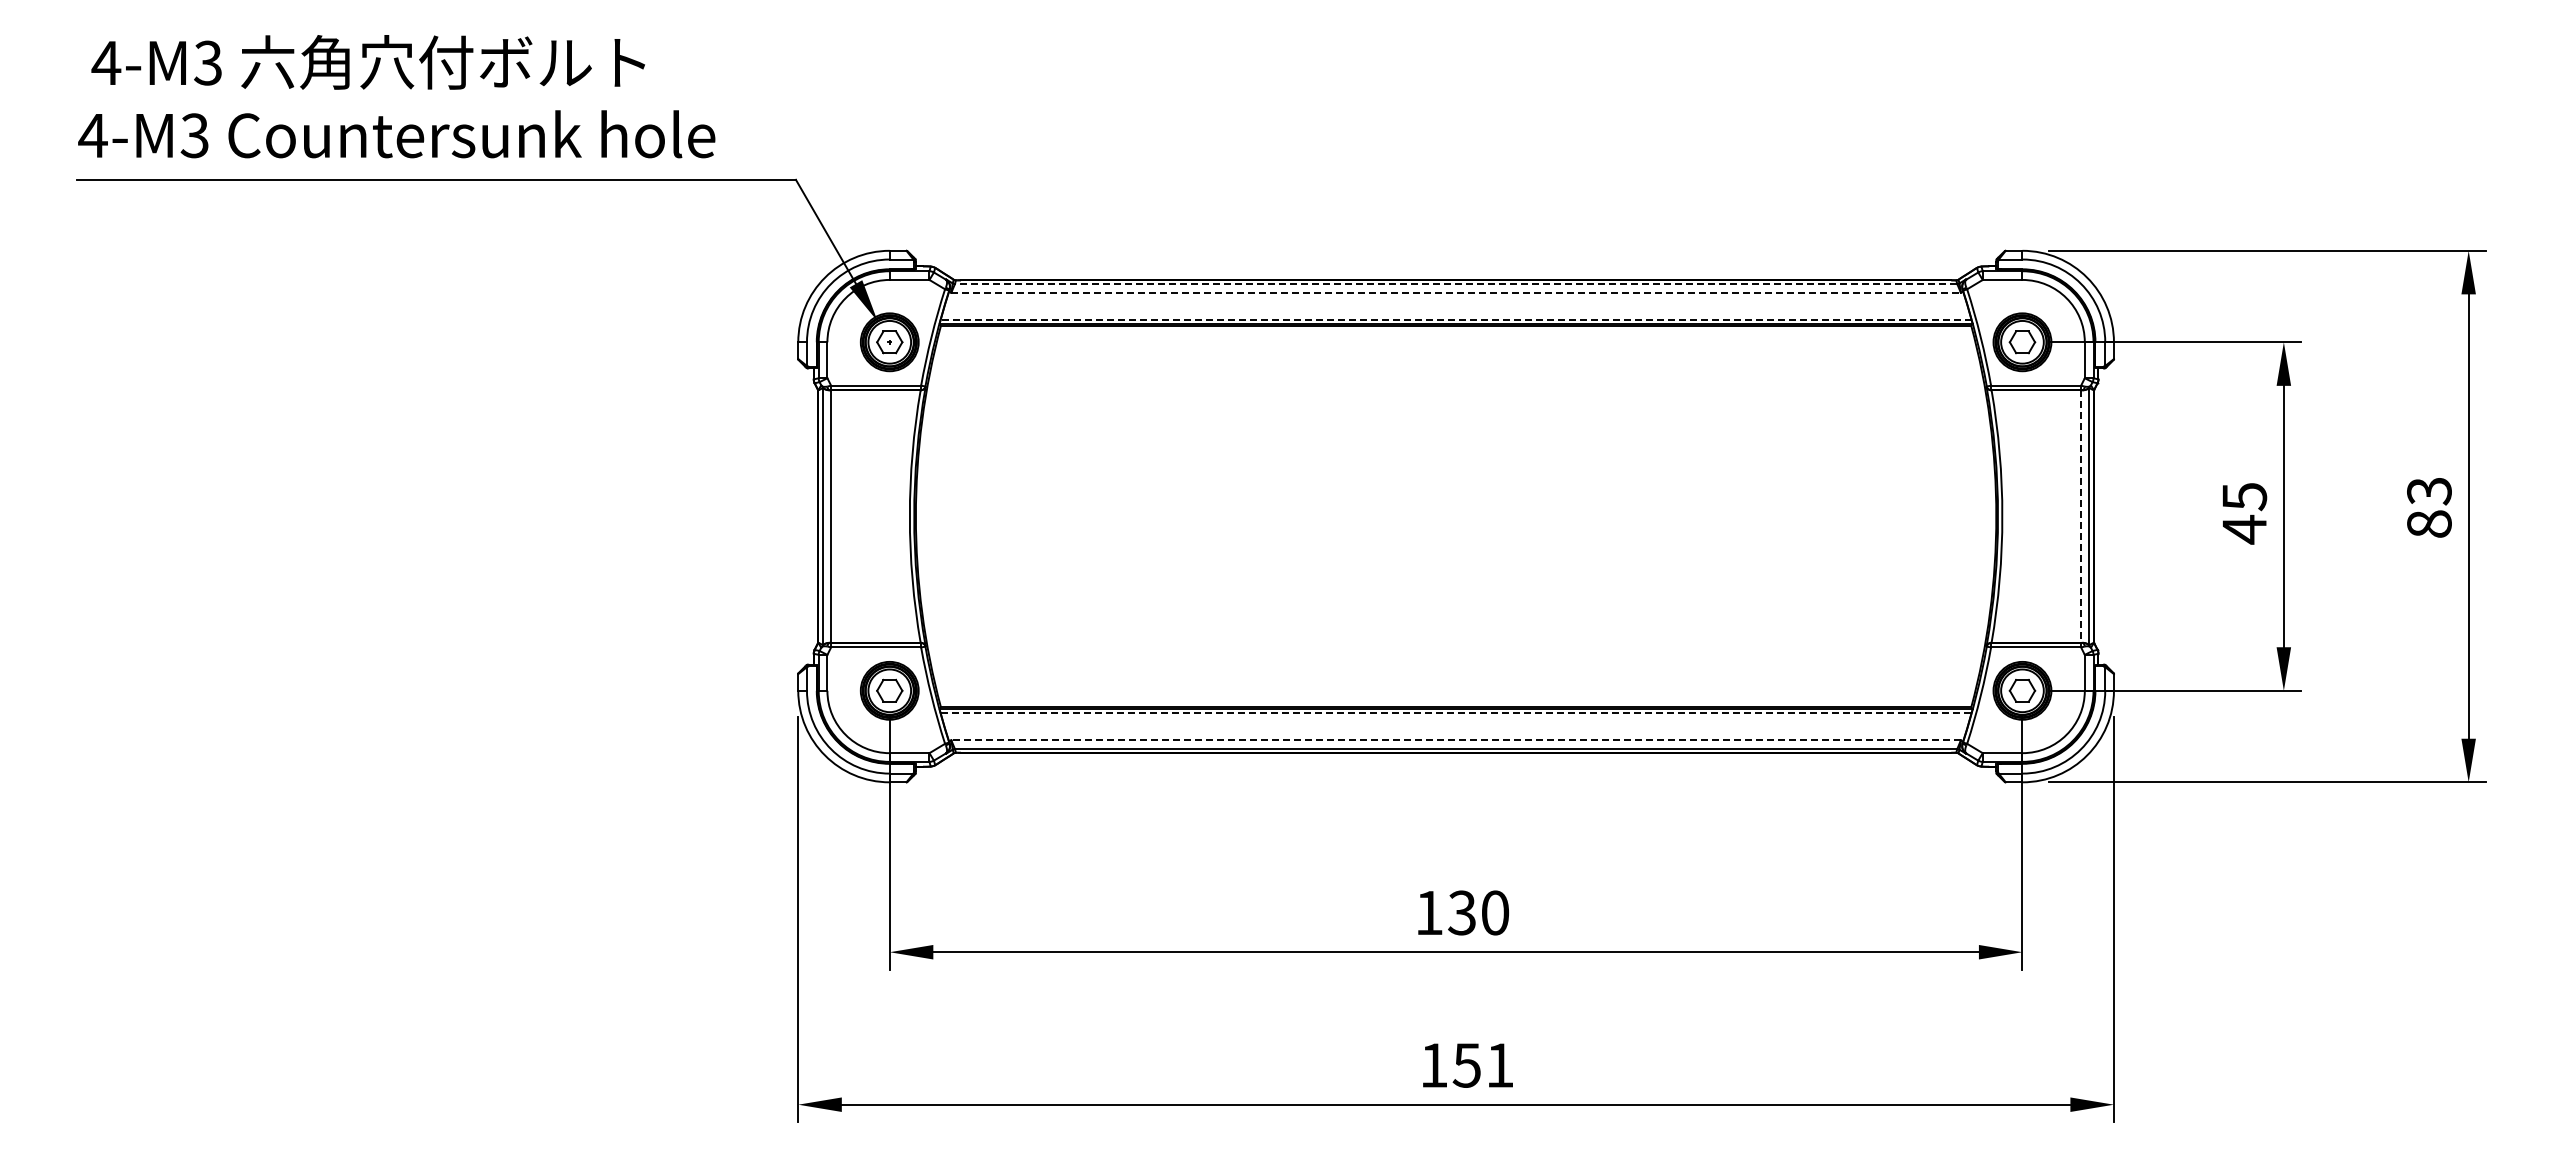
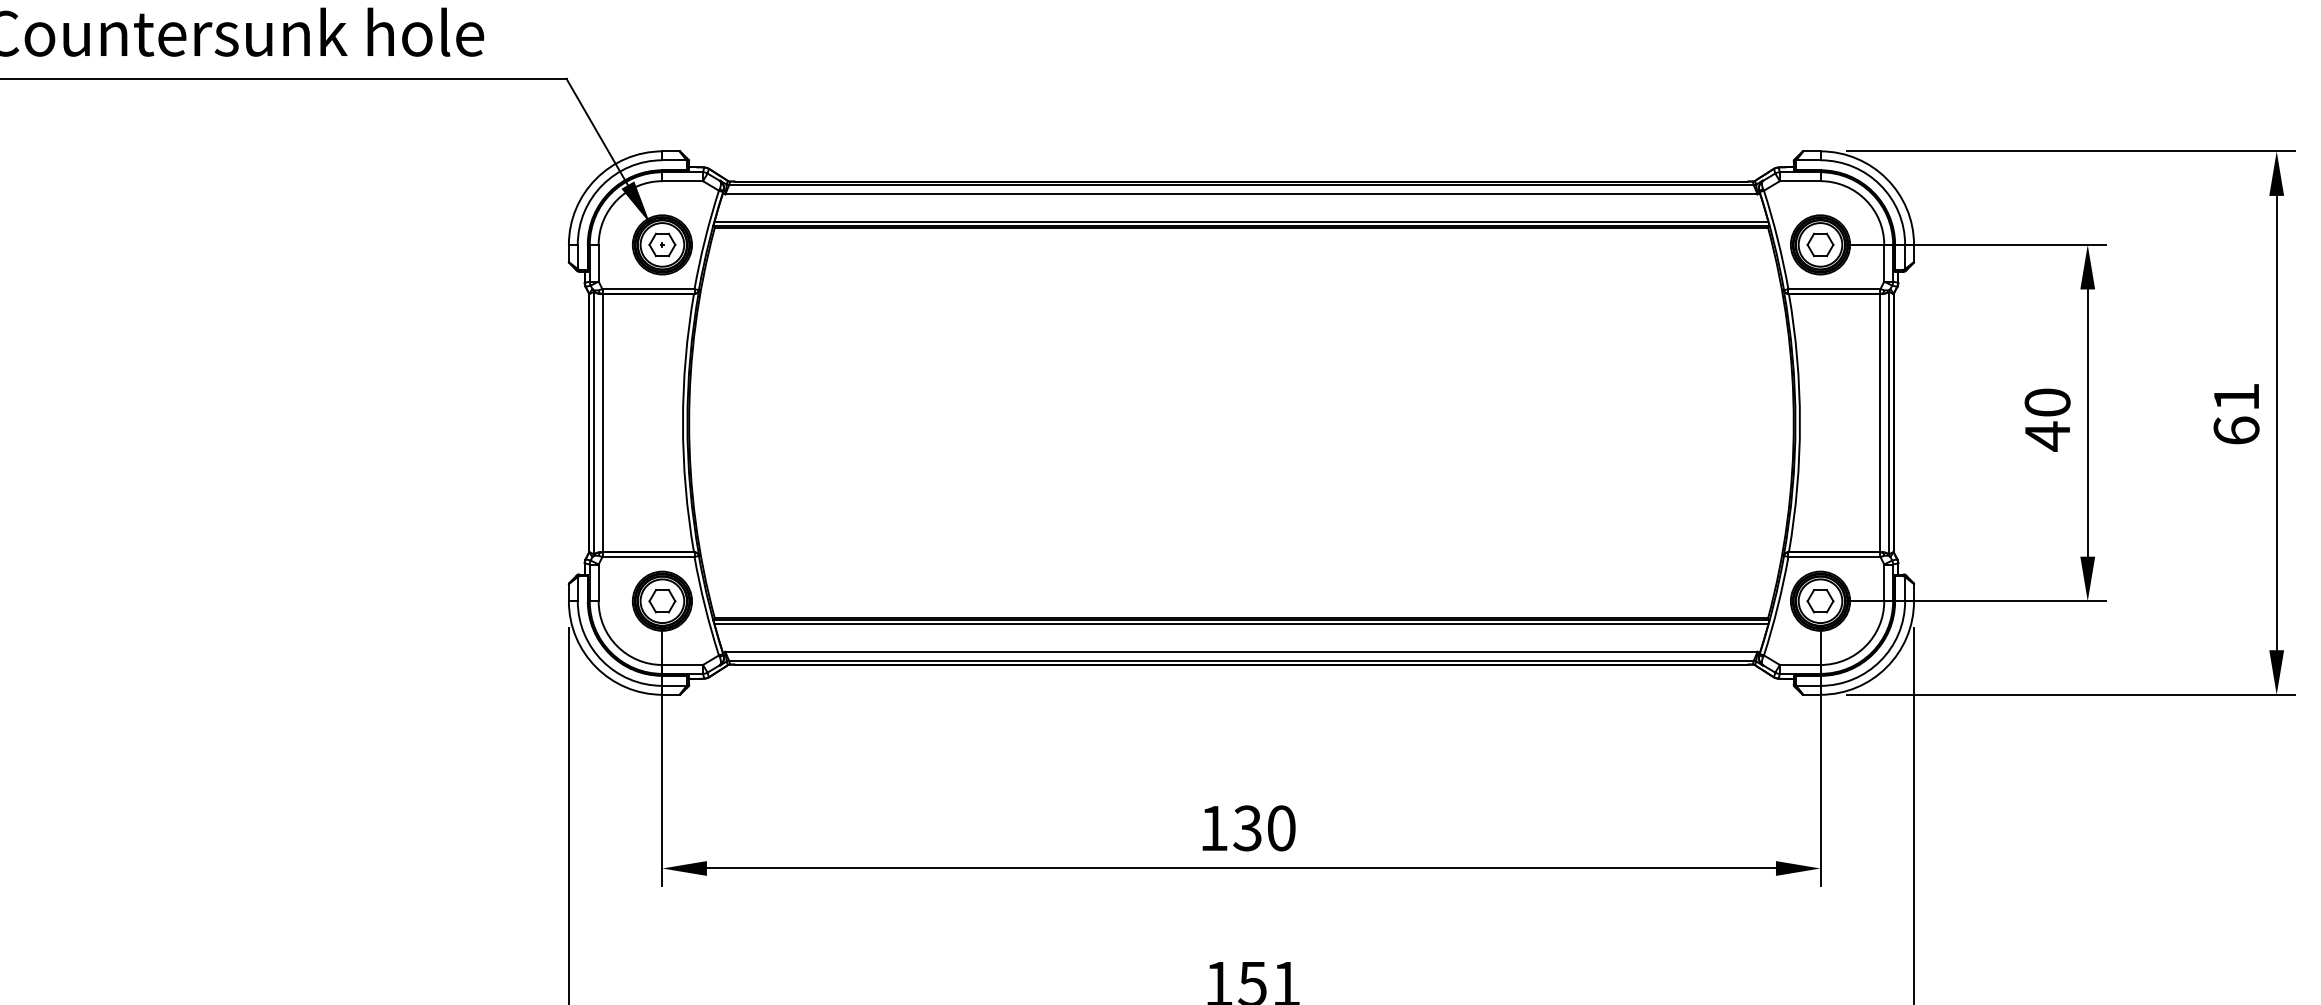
line: (1455, 284) -> (1240, 185), dashed -> solid
line: (1456, 292) -> (1241, 193), dashed -> solid
line: (1455, 319) -> (1240, 221), dashed -> solid
text: (2244, 497) -> (2047, 403), 45 -> 40
text: (2429, 507) -> (2236, 413), 83 -> 61
line: (2080, 517) -> (1879, 424), dashed -> solid
line: (1456, 713) -> (1241, 624), dashed -> solid
line: (1456, 740) -> (1241, 652), dashed -> solid

